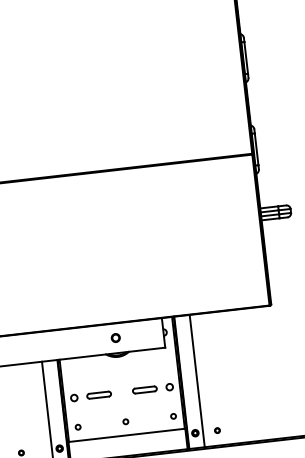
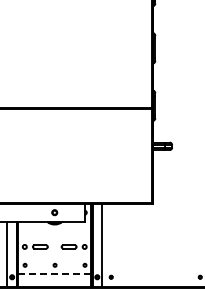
line: (128, 434) -> (55, 273), solid -> dashed

